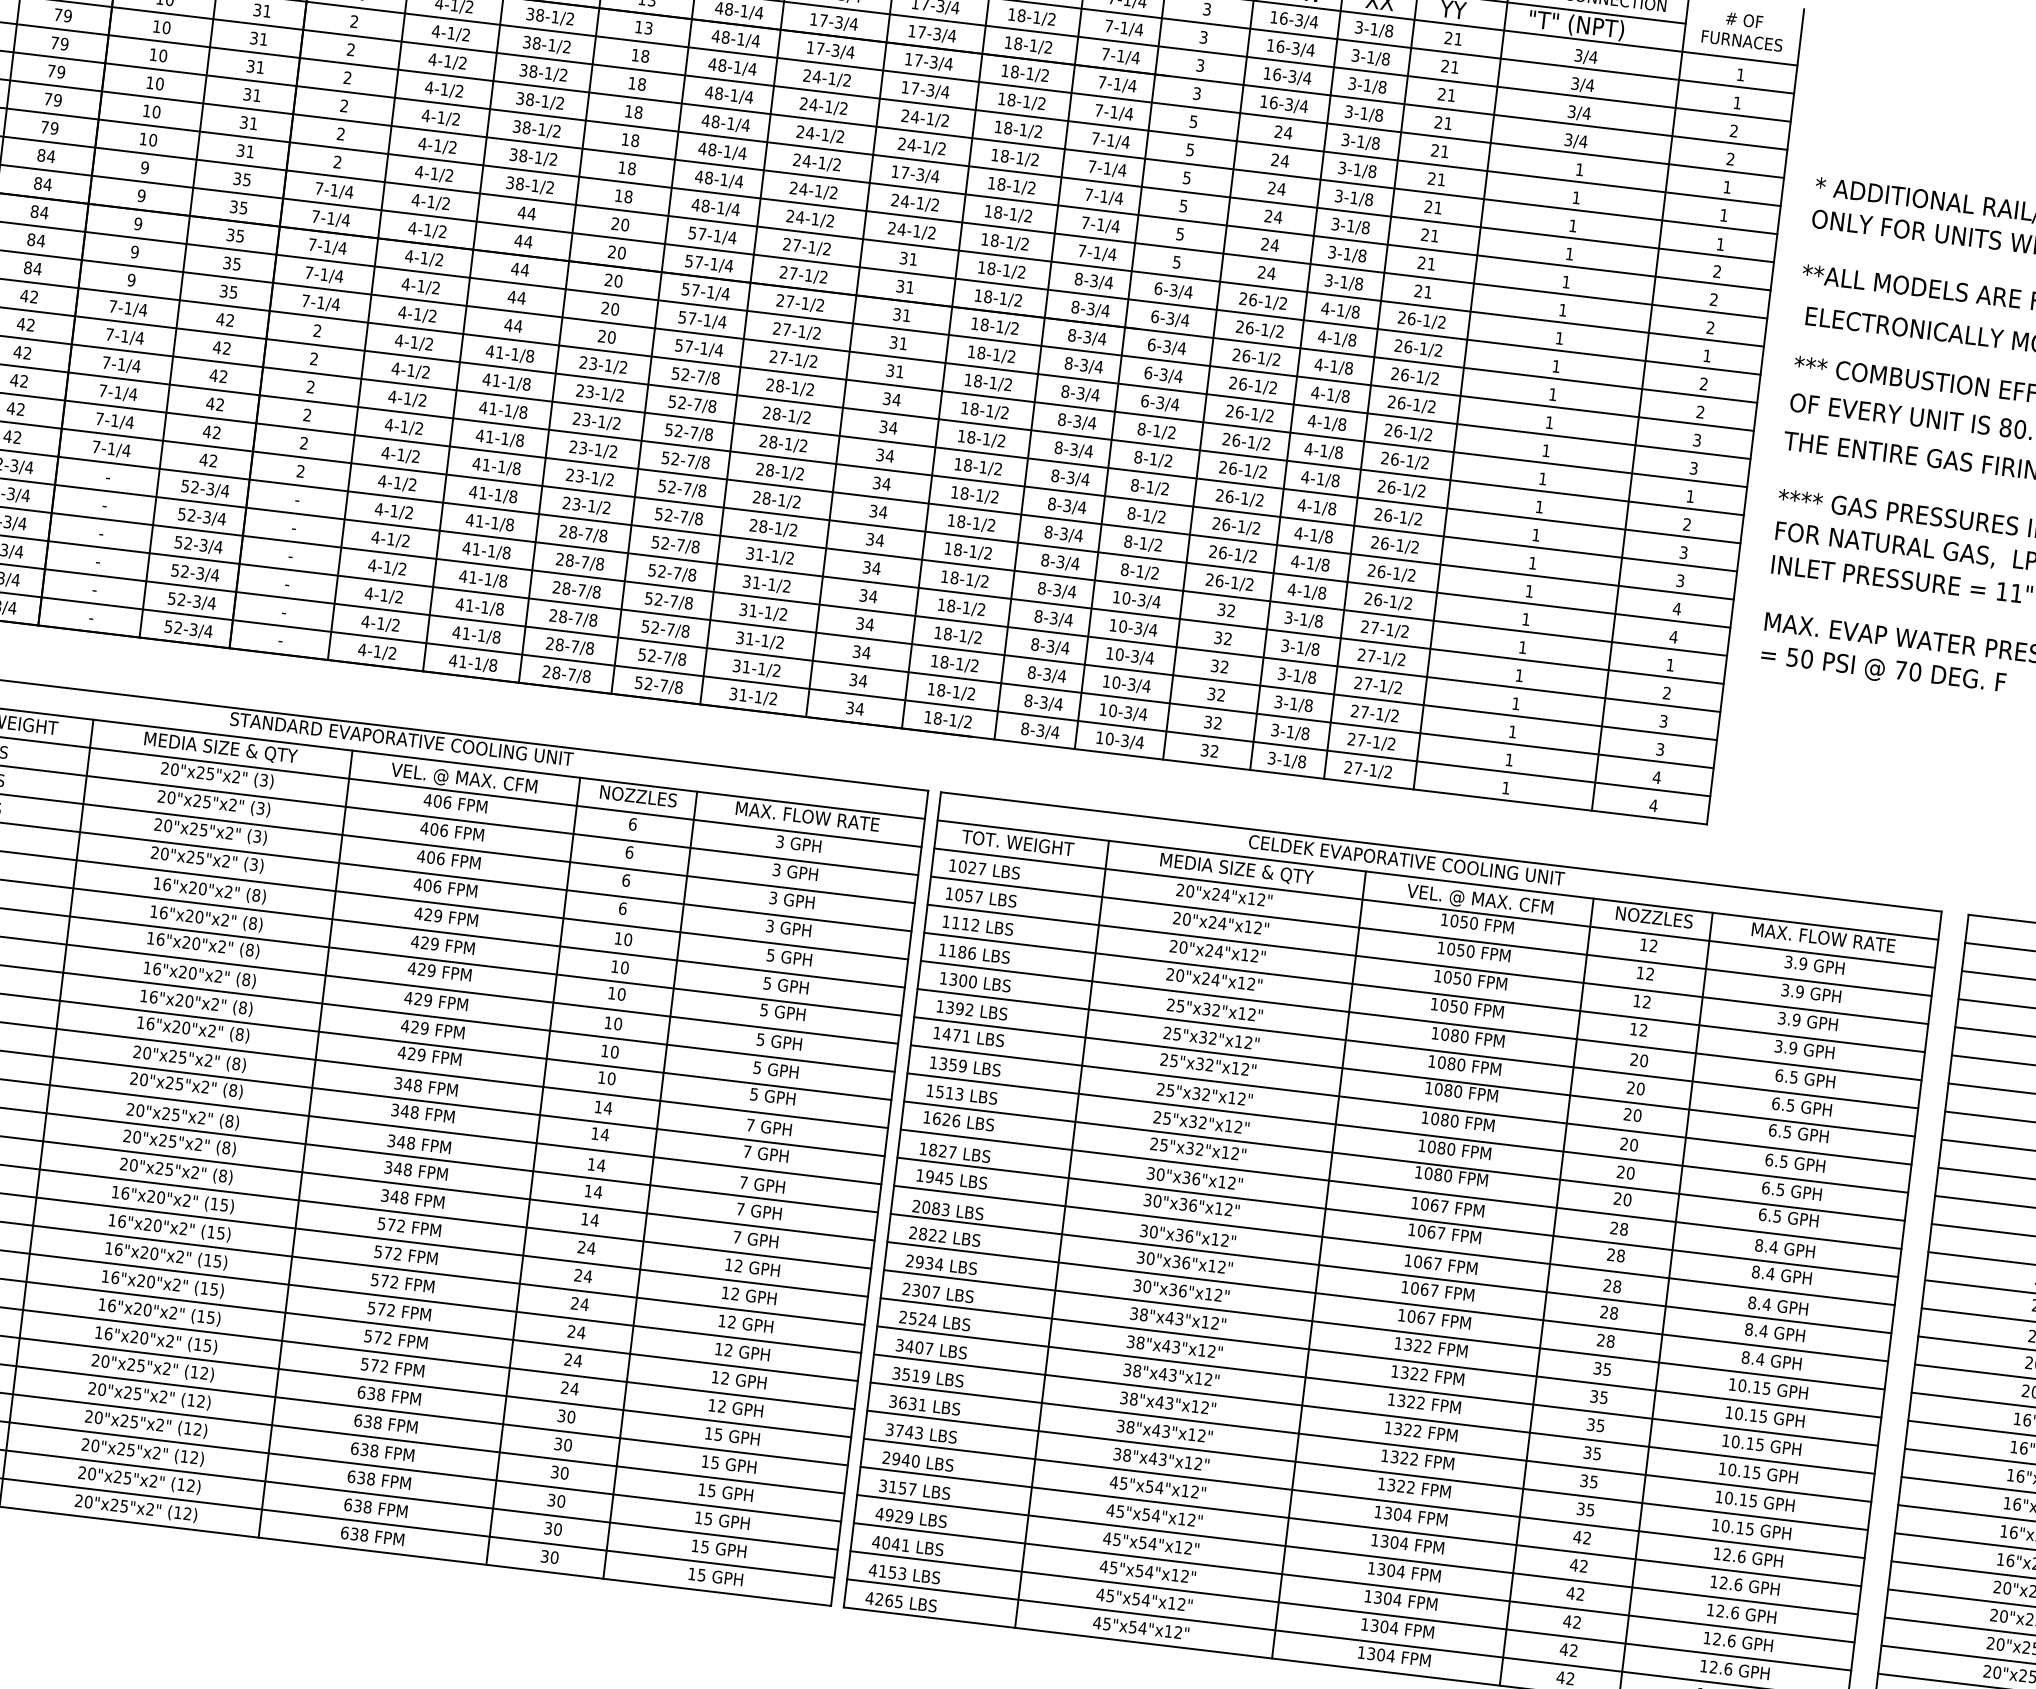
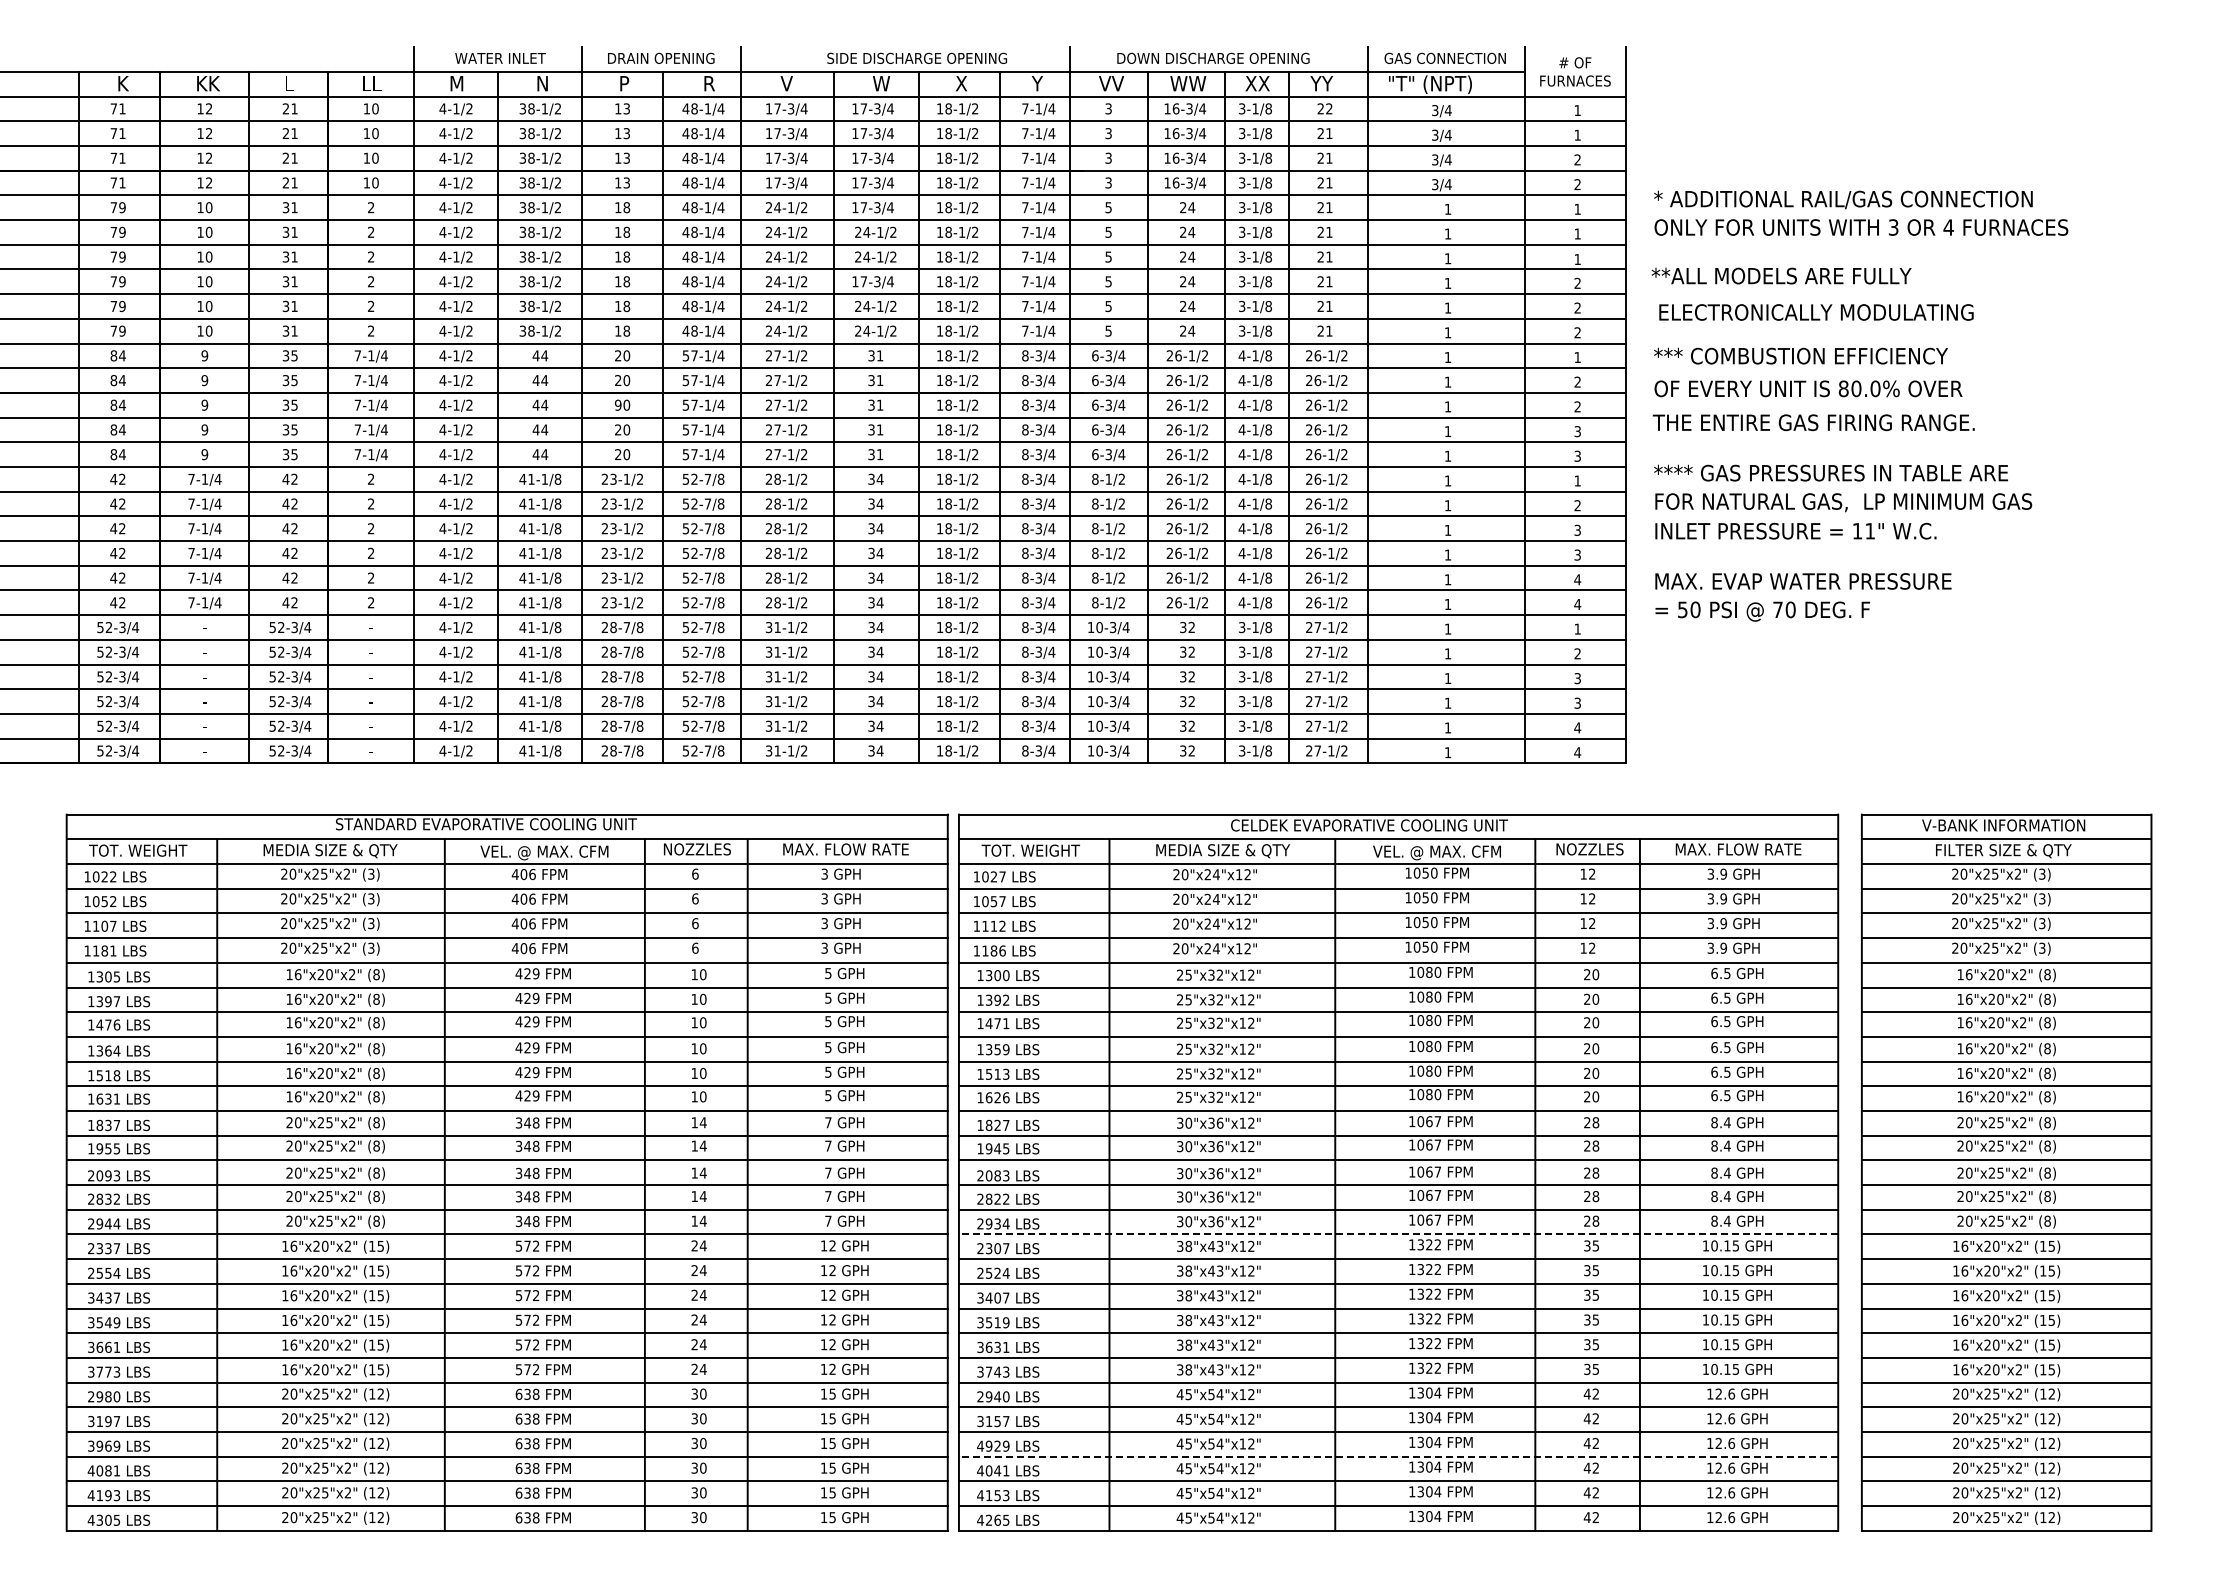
text: (1458, 38) -> (1329, 108), 21 -> 22
text: (608, 279) -> (617, 404), 20 -> 90
line: (1384, 1329) -> (1398, 1234), solid -> dashed
line: (1354, 1582) -> (1398, 1456), solid -> dashed

